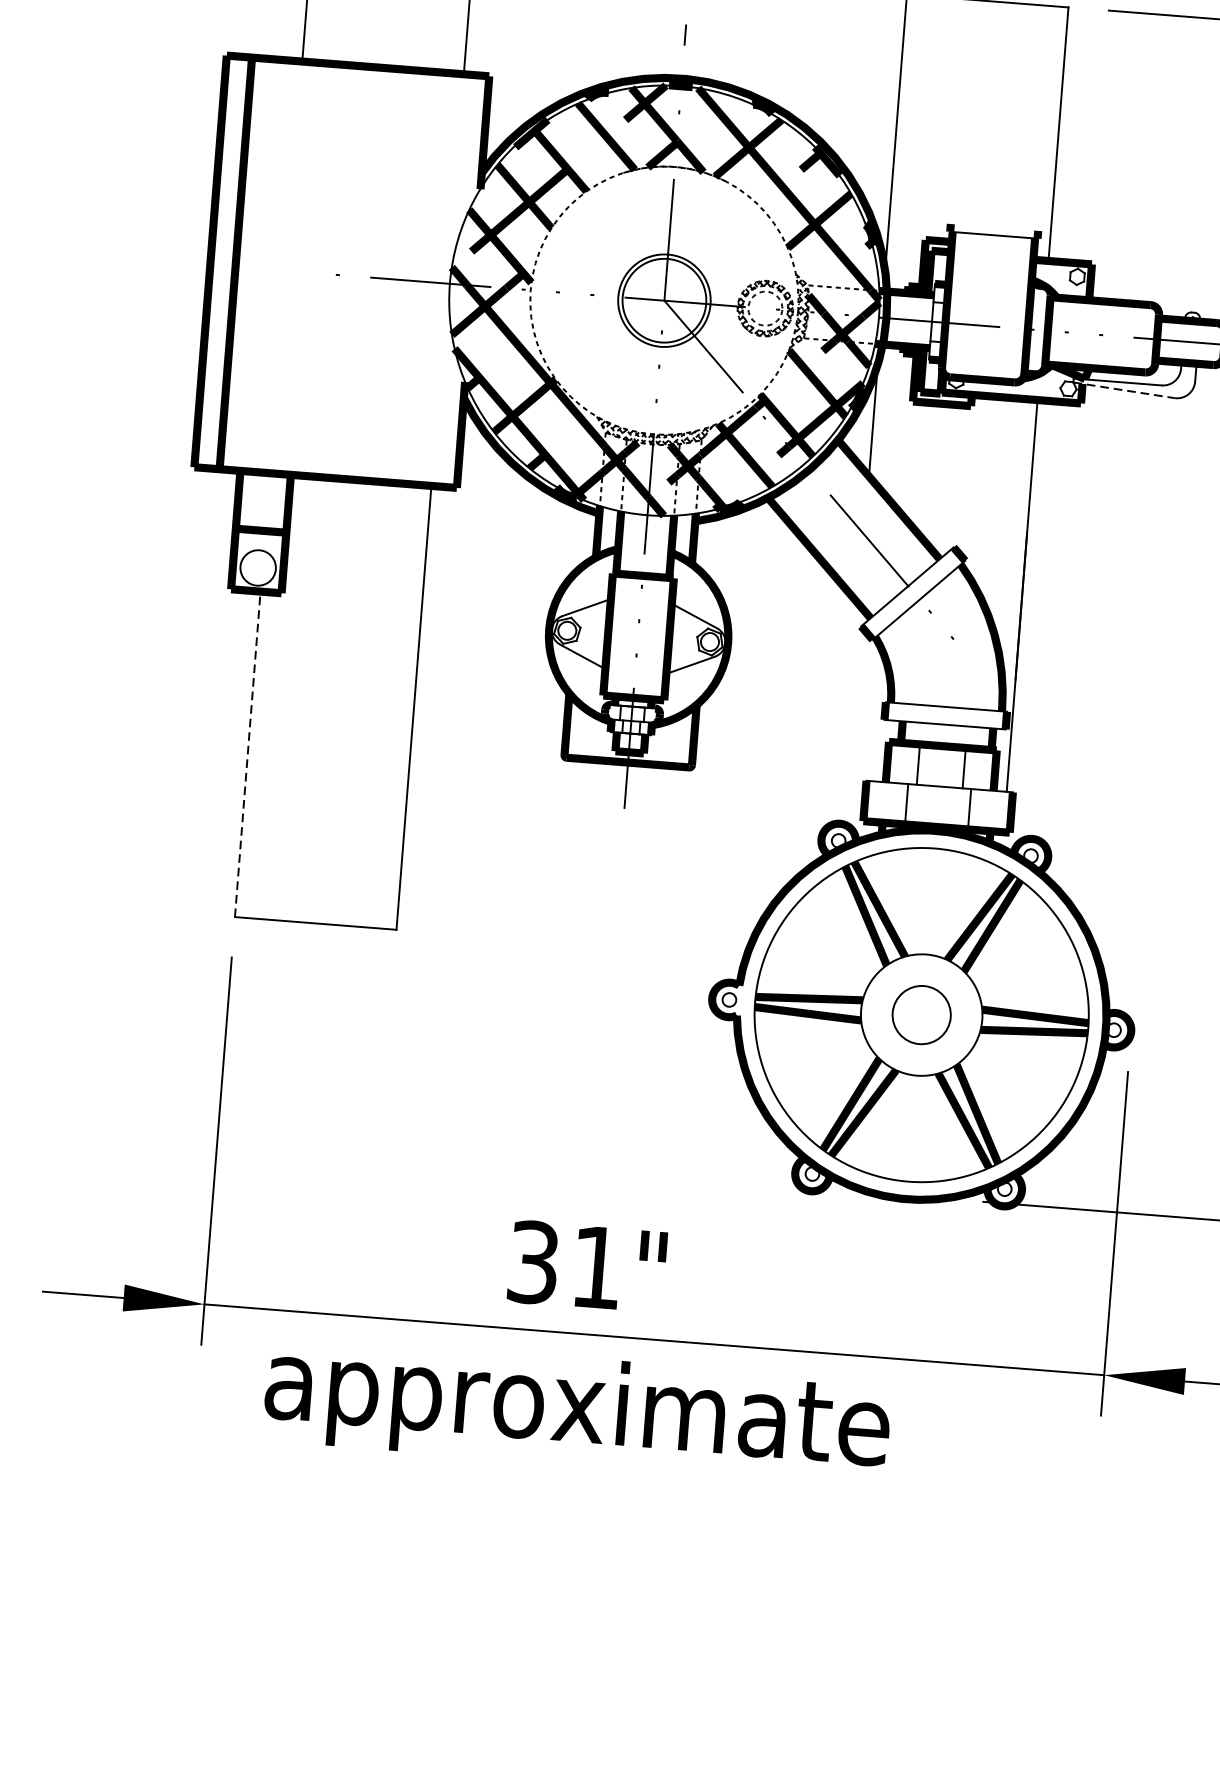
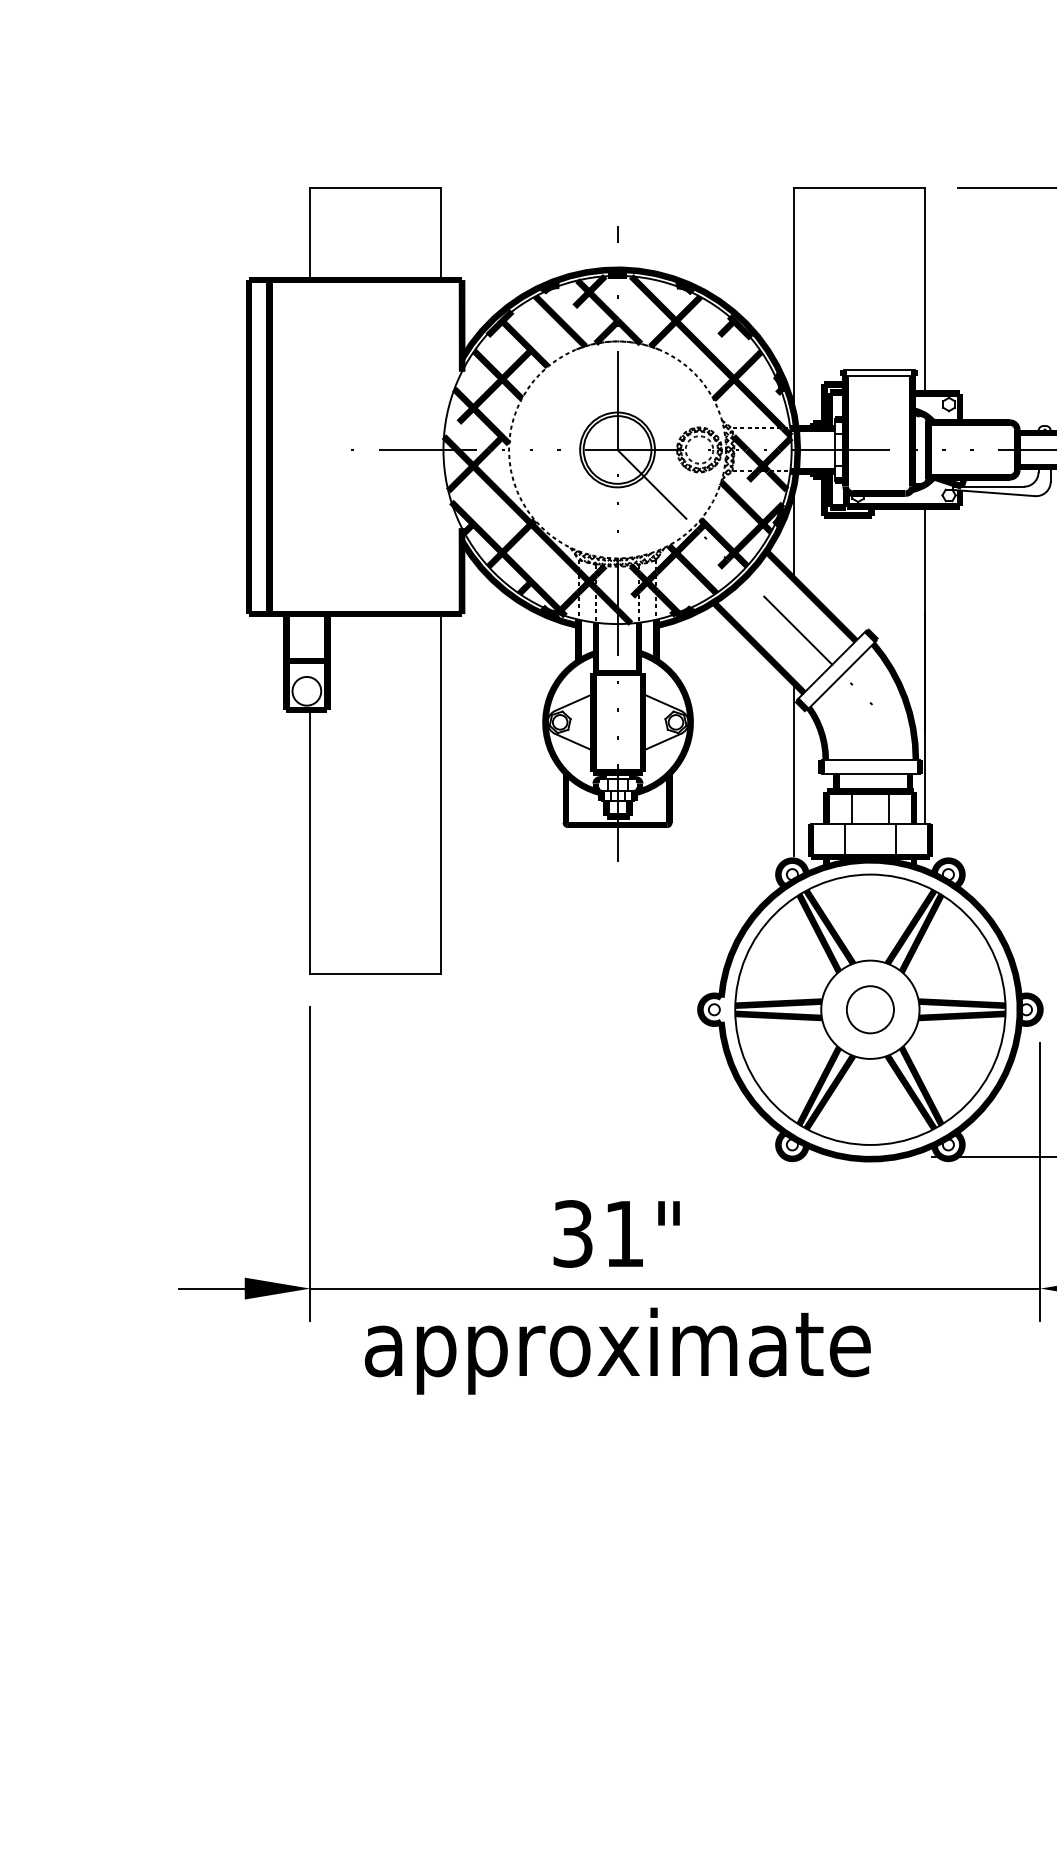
line: (993, 226) -> (878, 369), added
line: (1124, 390) -> (994, 493), dashed -> solid
line: (850, 710) -> (793, 768), added
line: (248, 753) -> (310, 841), dashed -> solid

